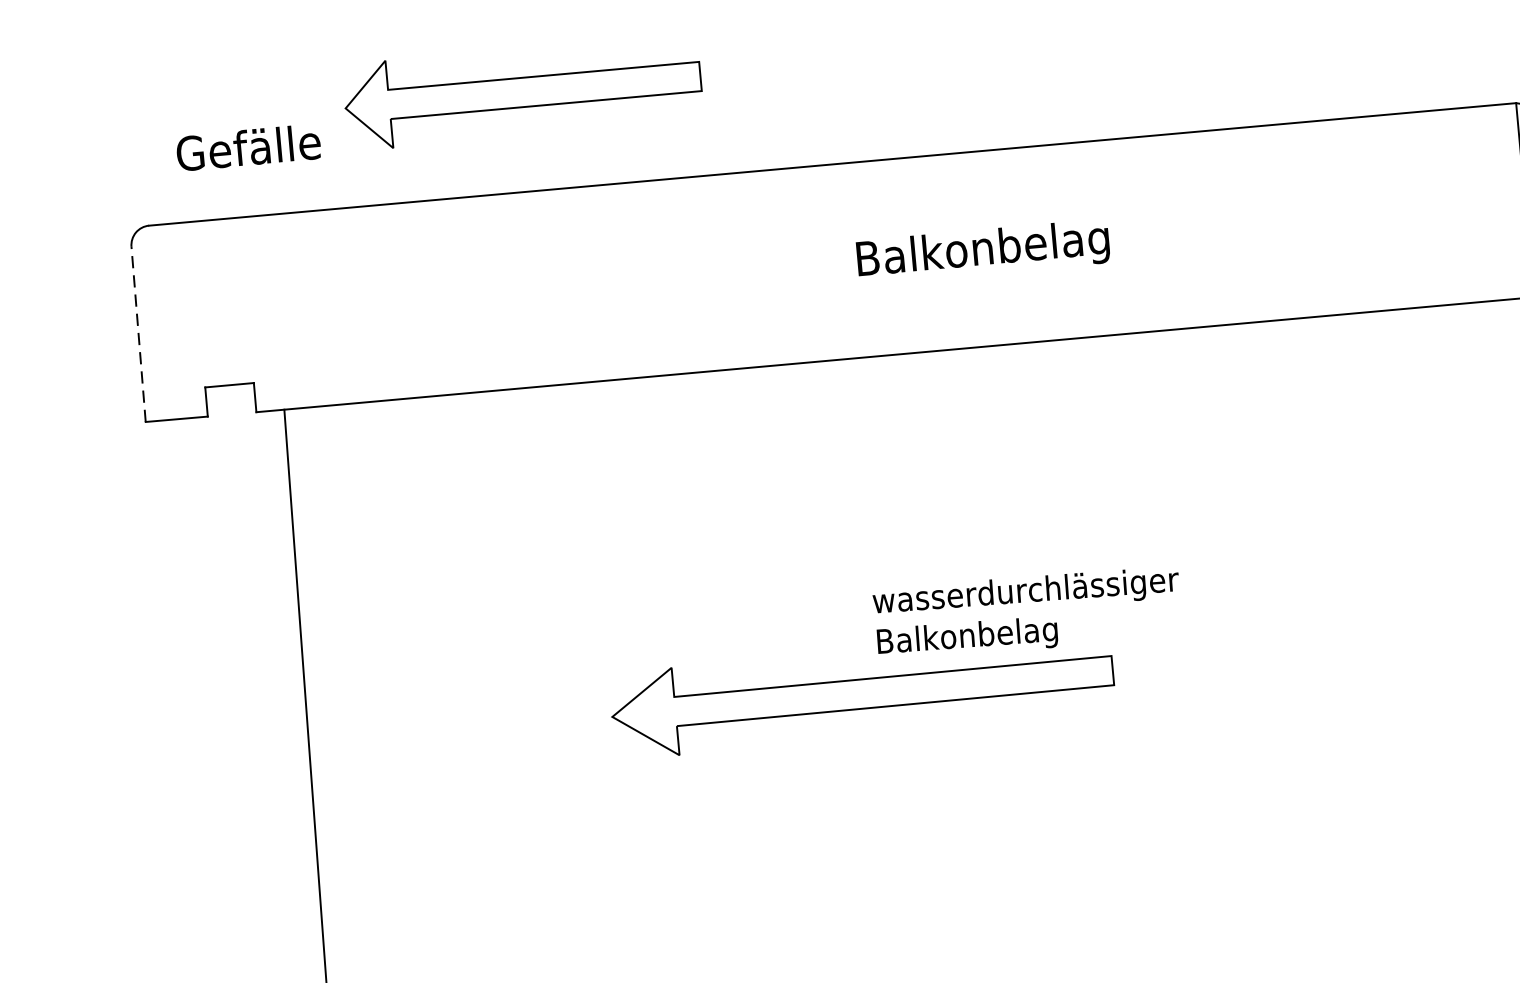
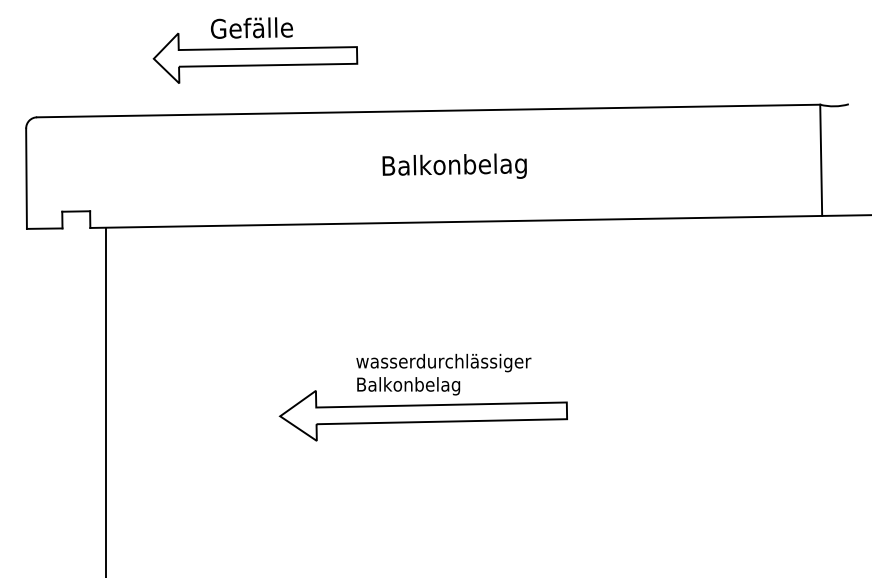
text: (247, 146) -> (251, 27), moved
text: (982, 249) -> (454, 165), moved
line: (138, 333) -> (26, 178), dashed -> solid
text: (1026, 613) -> (443, 374), moved

